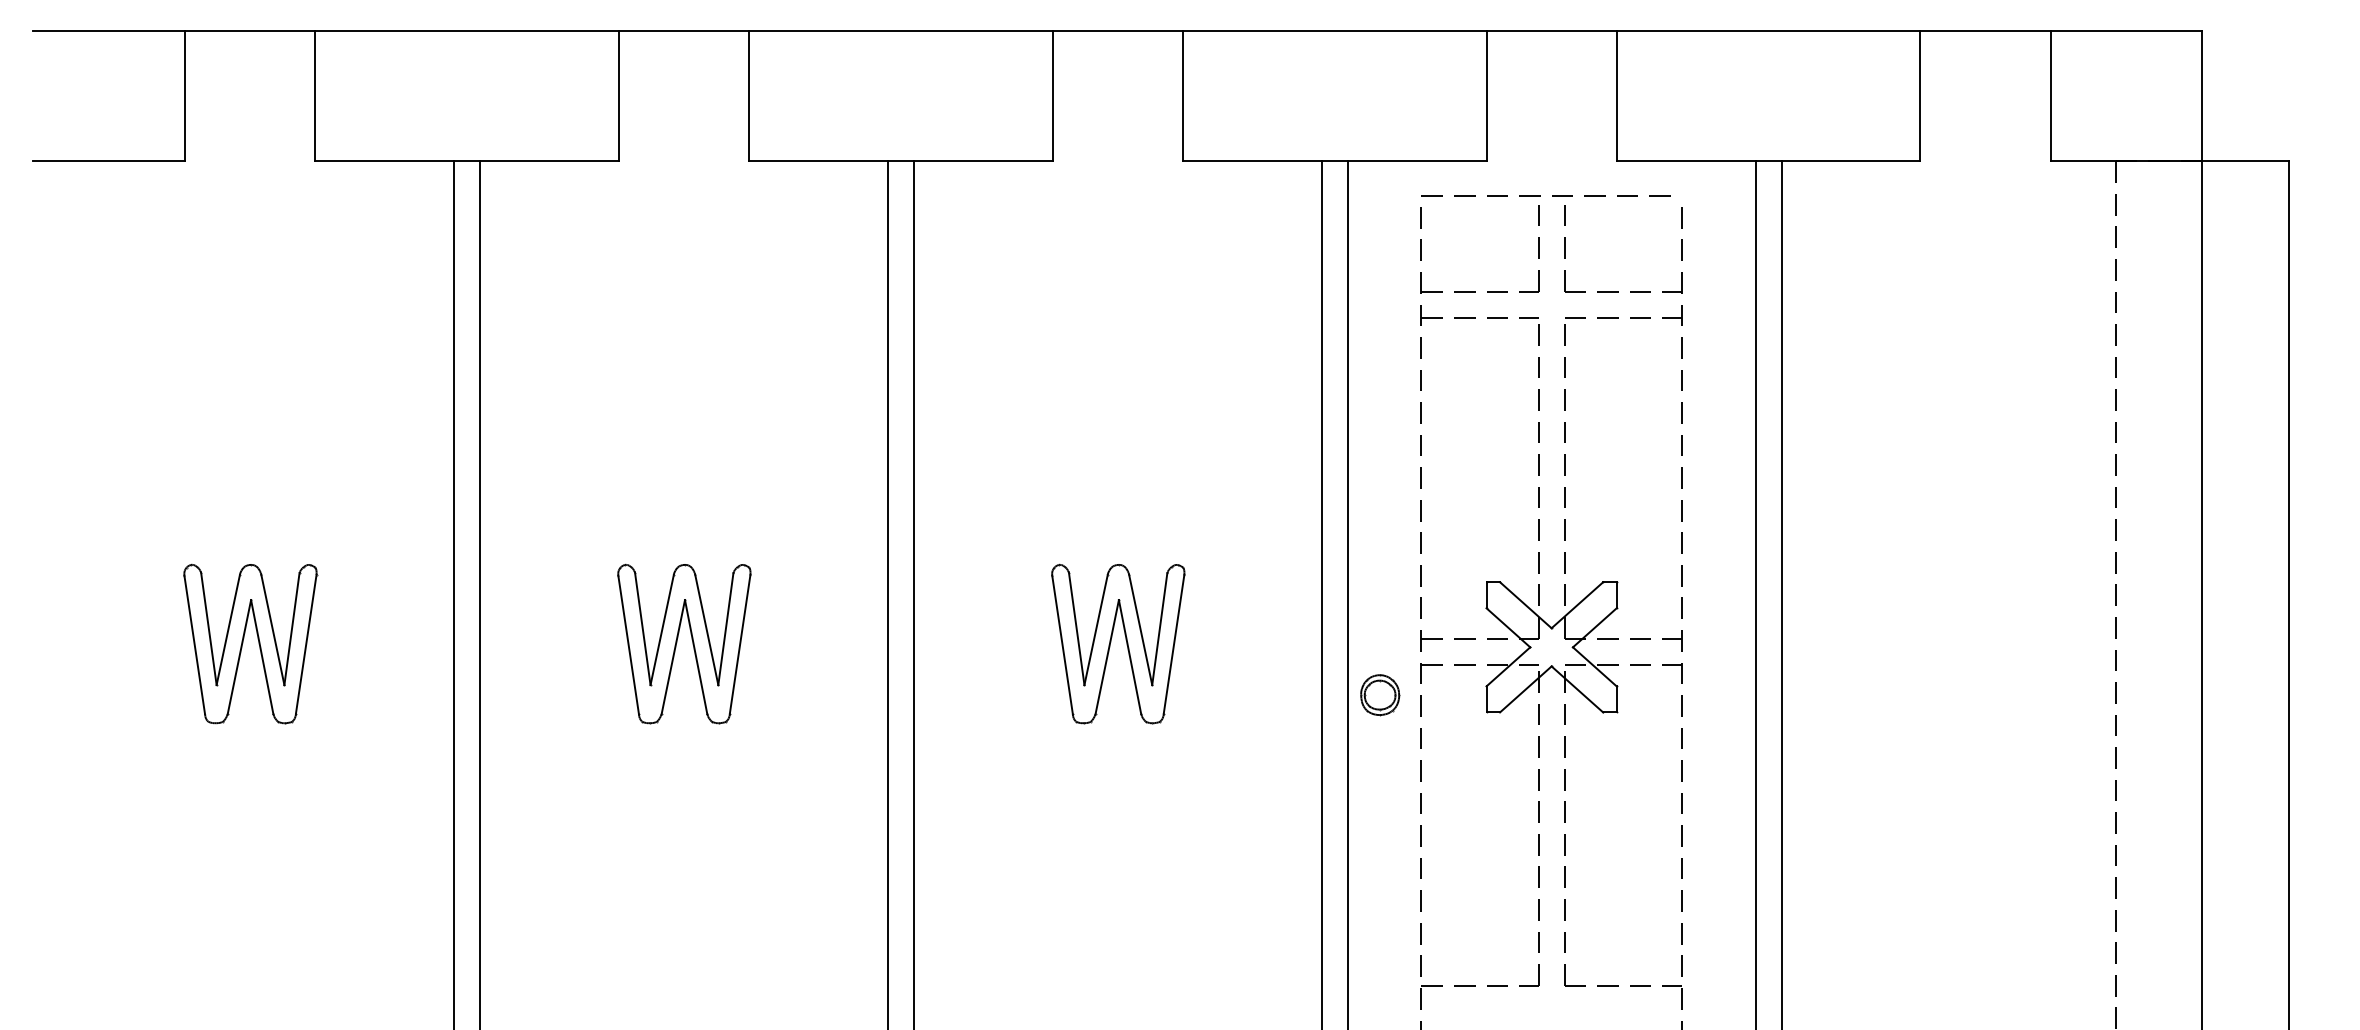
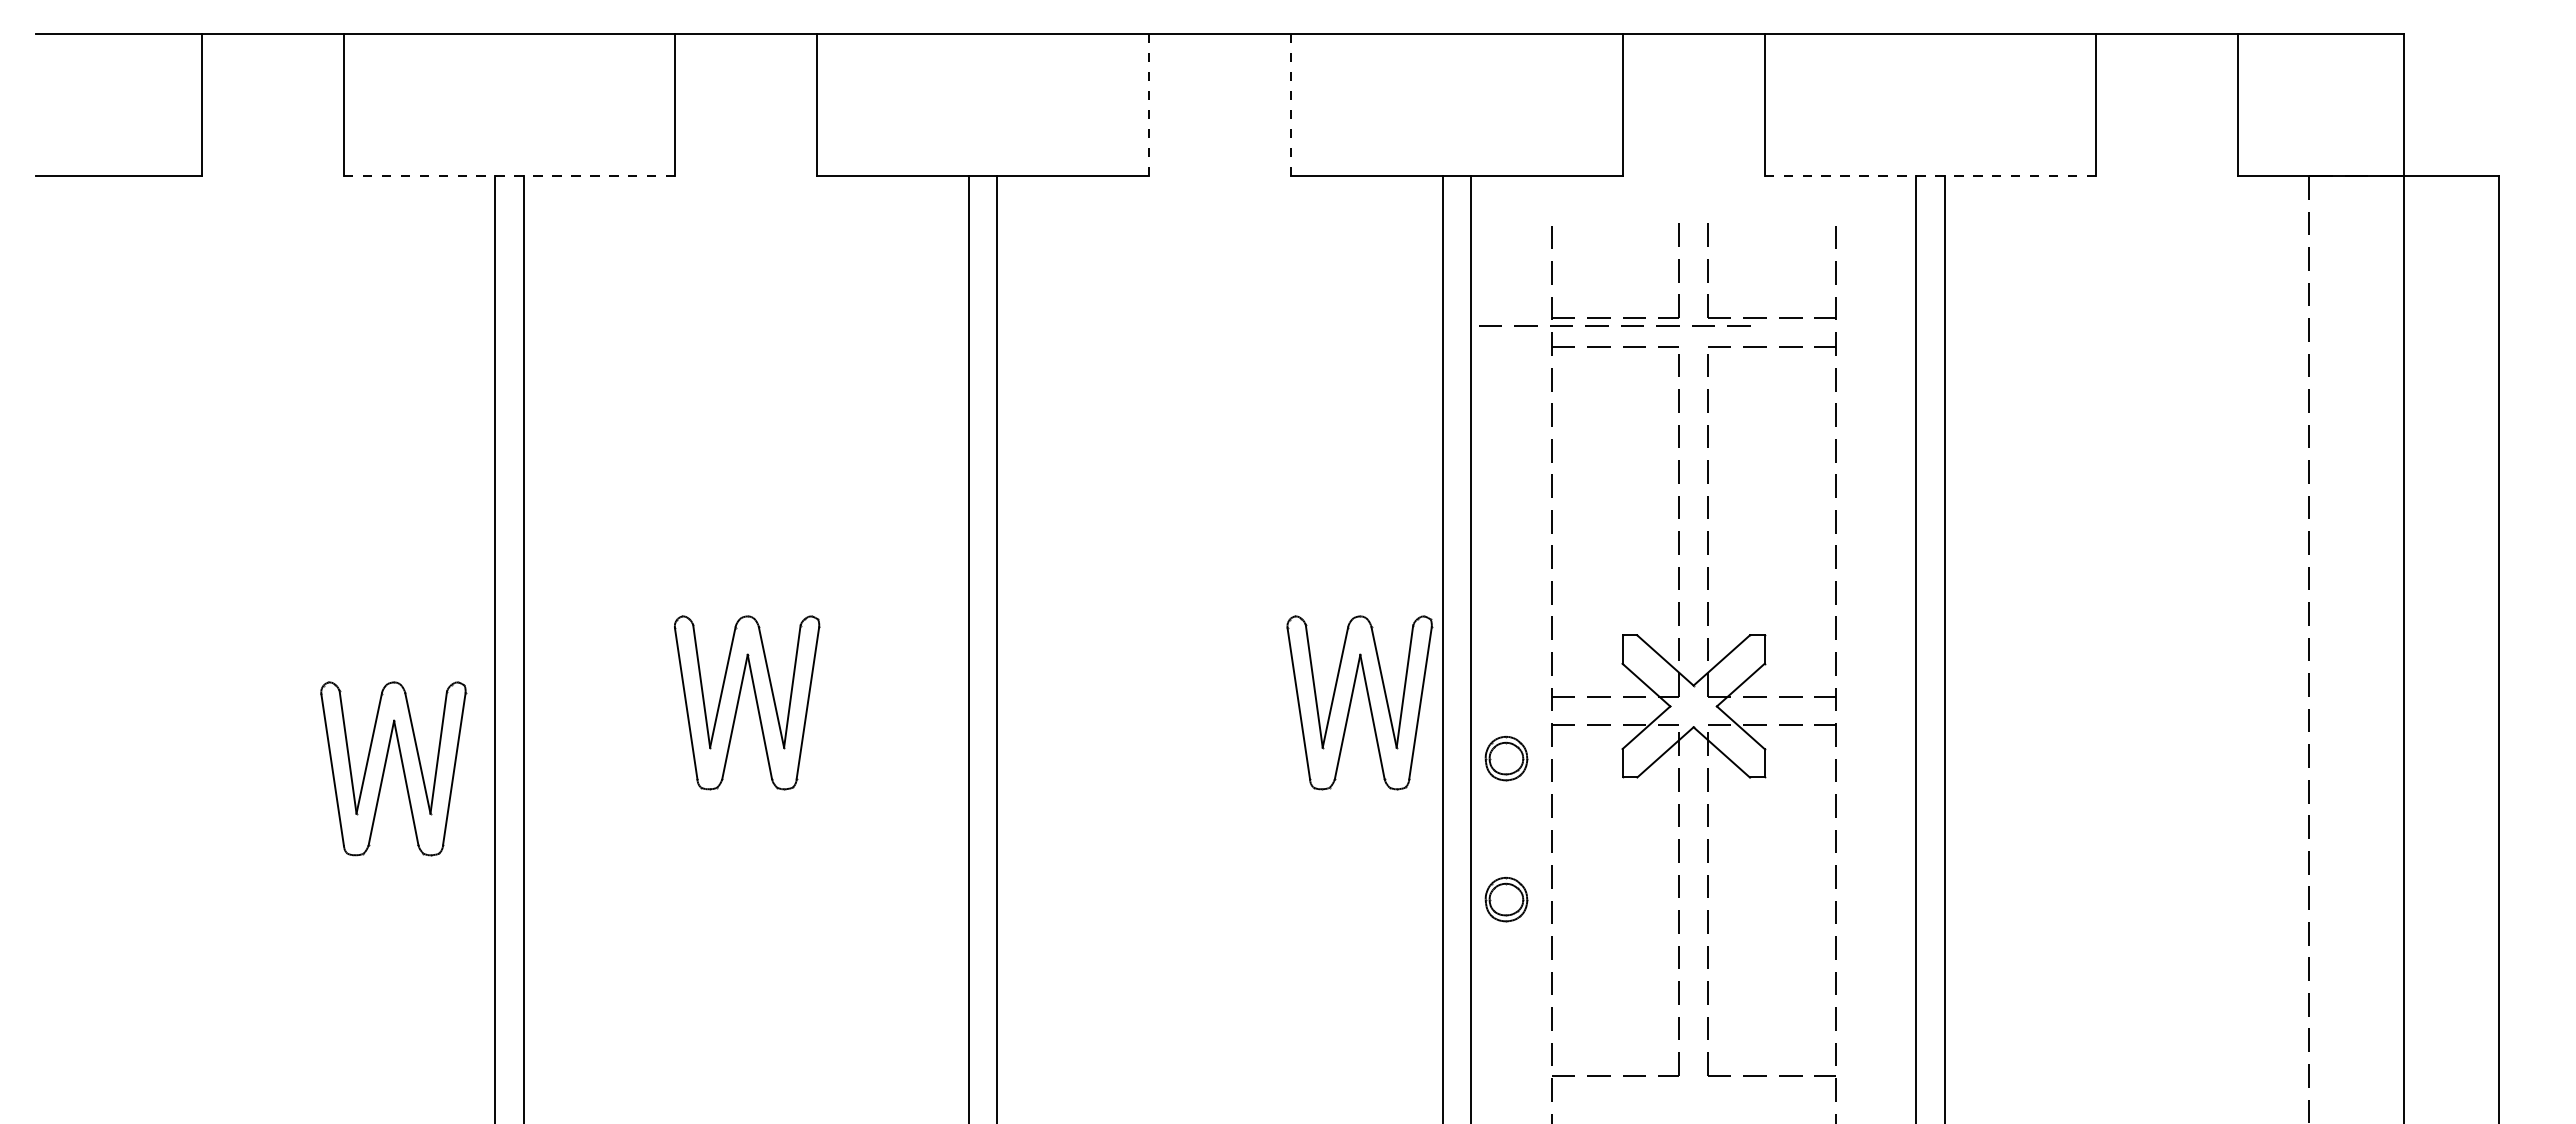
line: (1052, 95) -> (1148, 104), solid -> dashed
line: (1183, 95) -> (1291, 104), solid -> dashed
line: (466, 161) -> (509, 176), solid -> dashed
line: (1768, 161) -> (1930, 176), solid -> dashed
line: (1540, 195) -> (1608, 325), moved
part: (1111, 640) -> (1352, 699), moved
part: (243, 643) -> (385, 768), moved
part: (1380, 824) -> (1506, 899), added

